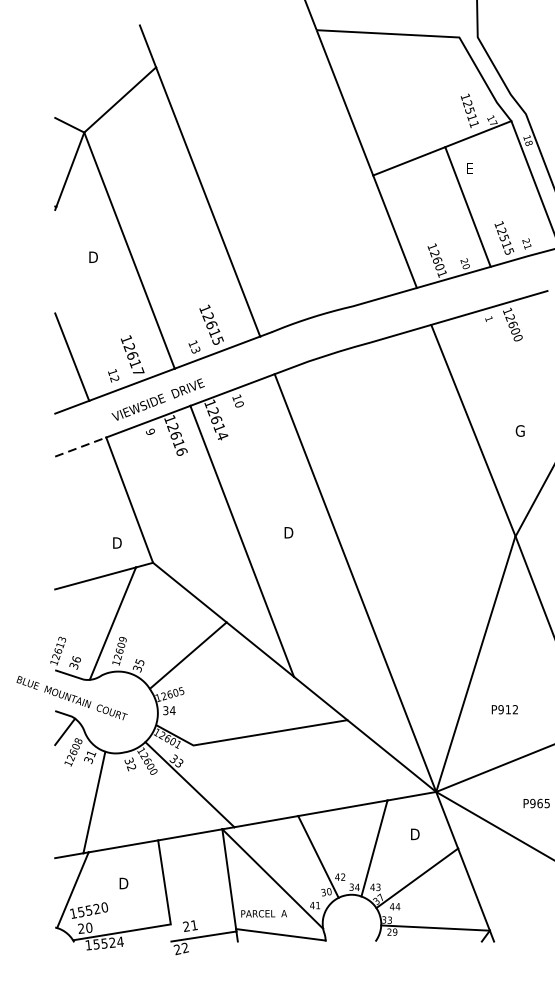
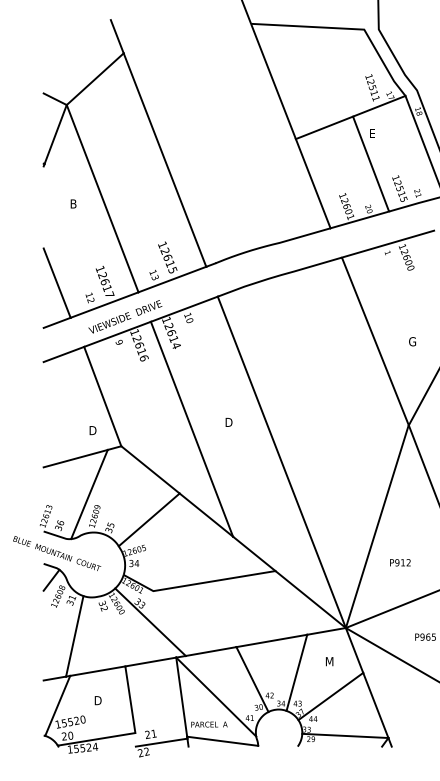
text: (94, 256) -> (74, 203), D -> B
line: (80, 447) -> (63, 354), dashed -> solid
text: (416, 834) -> (330, 661), D -> M

